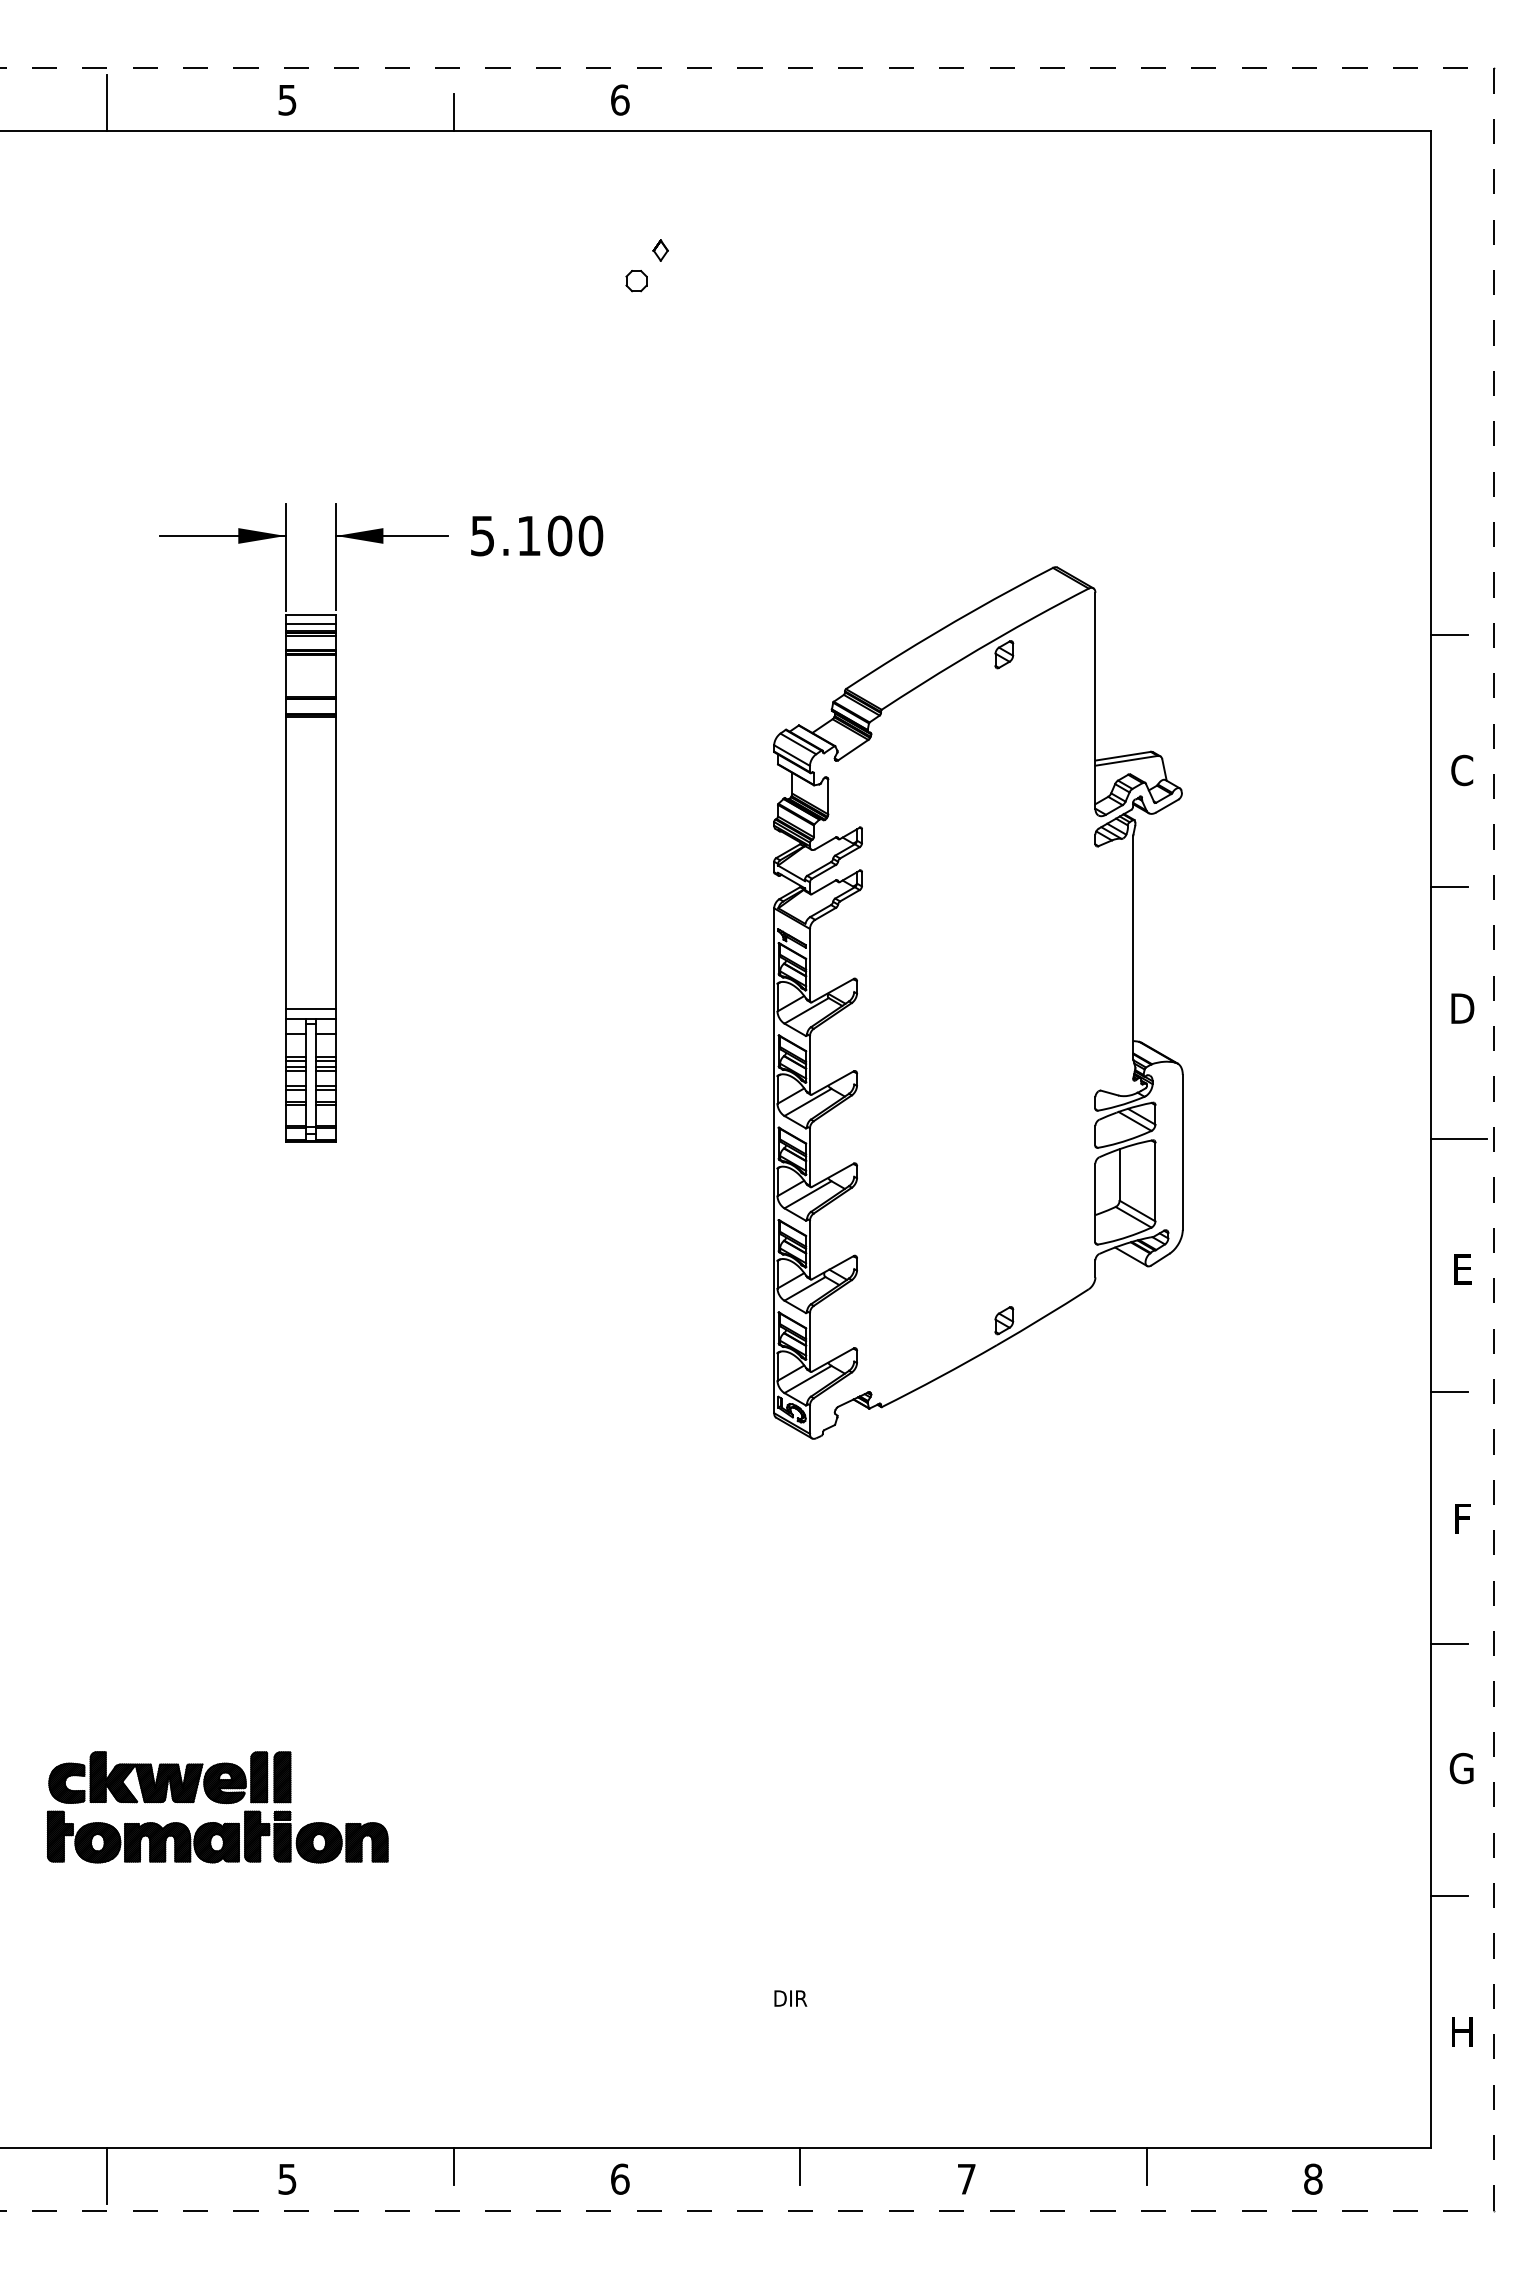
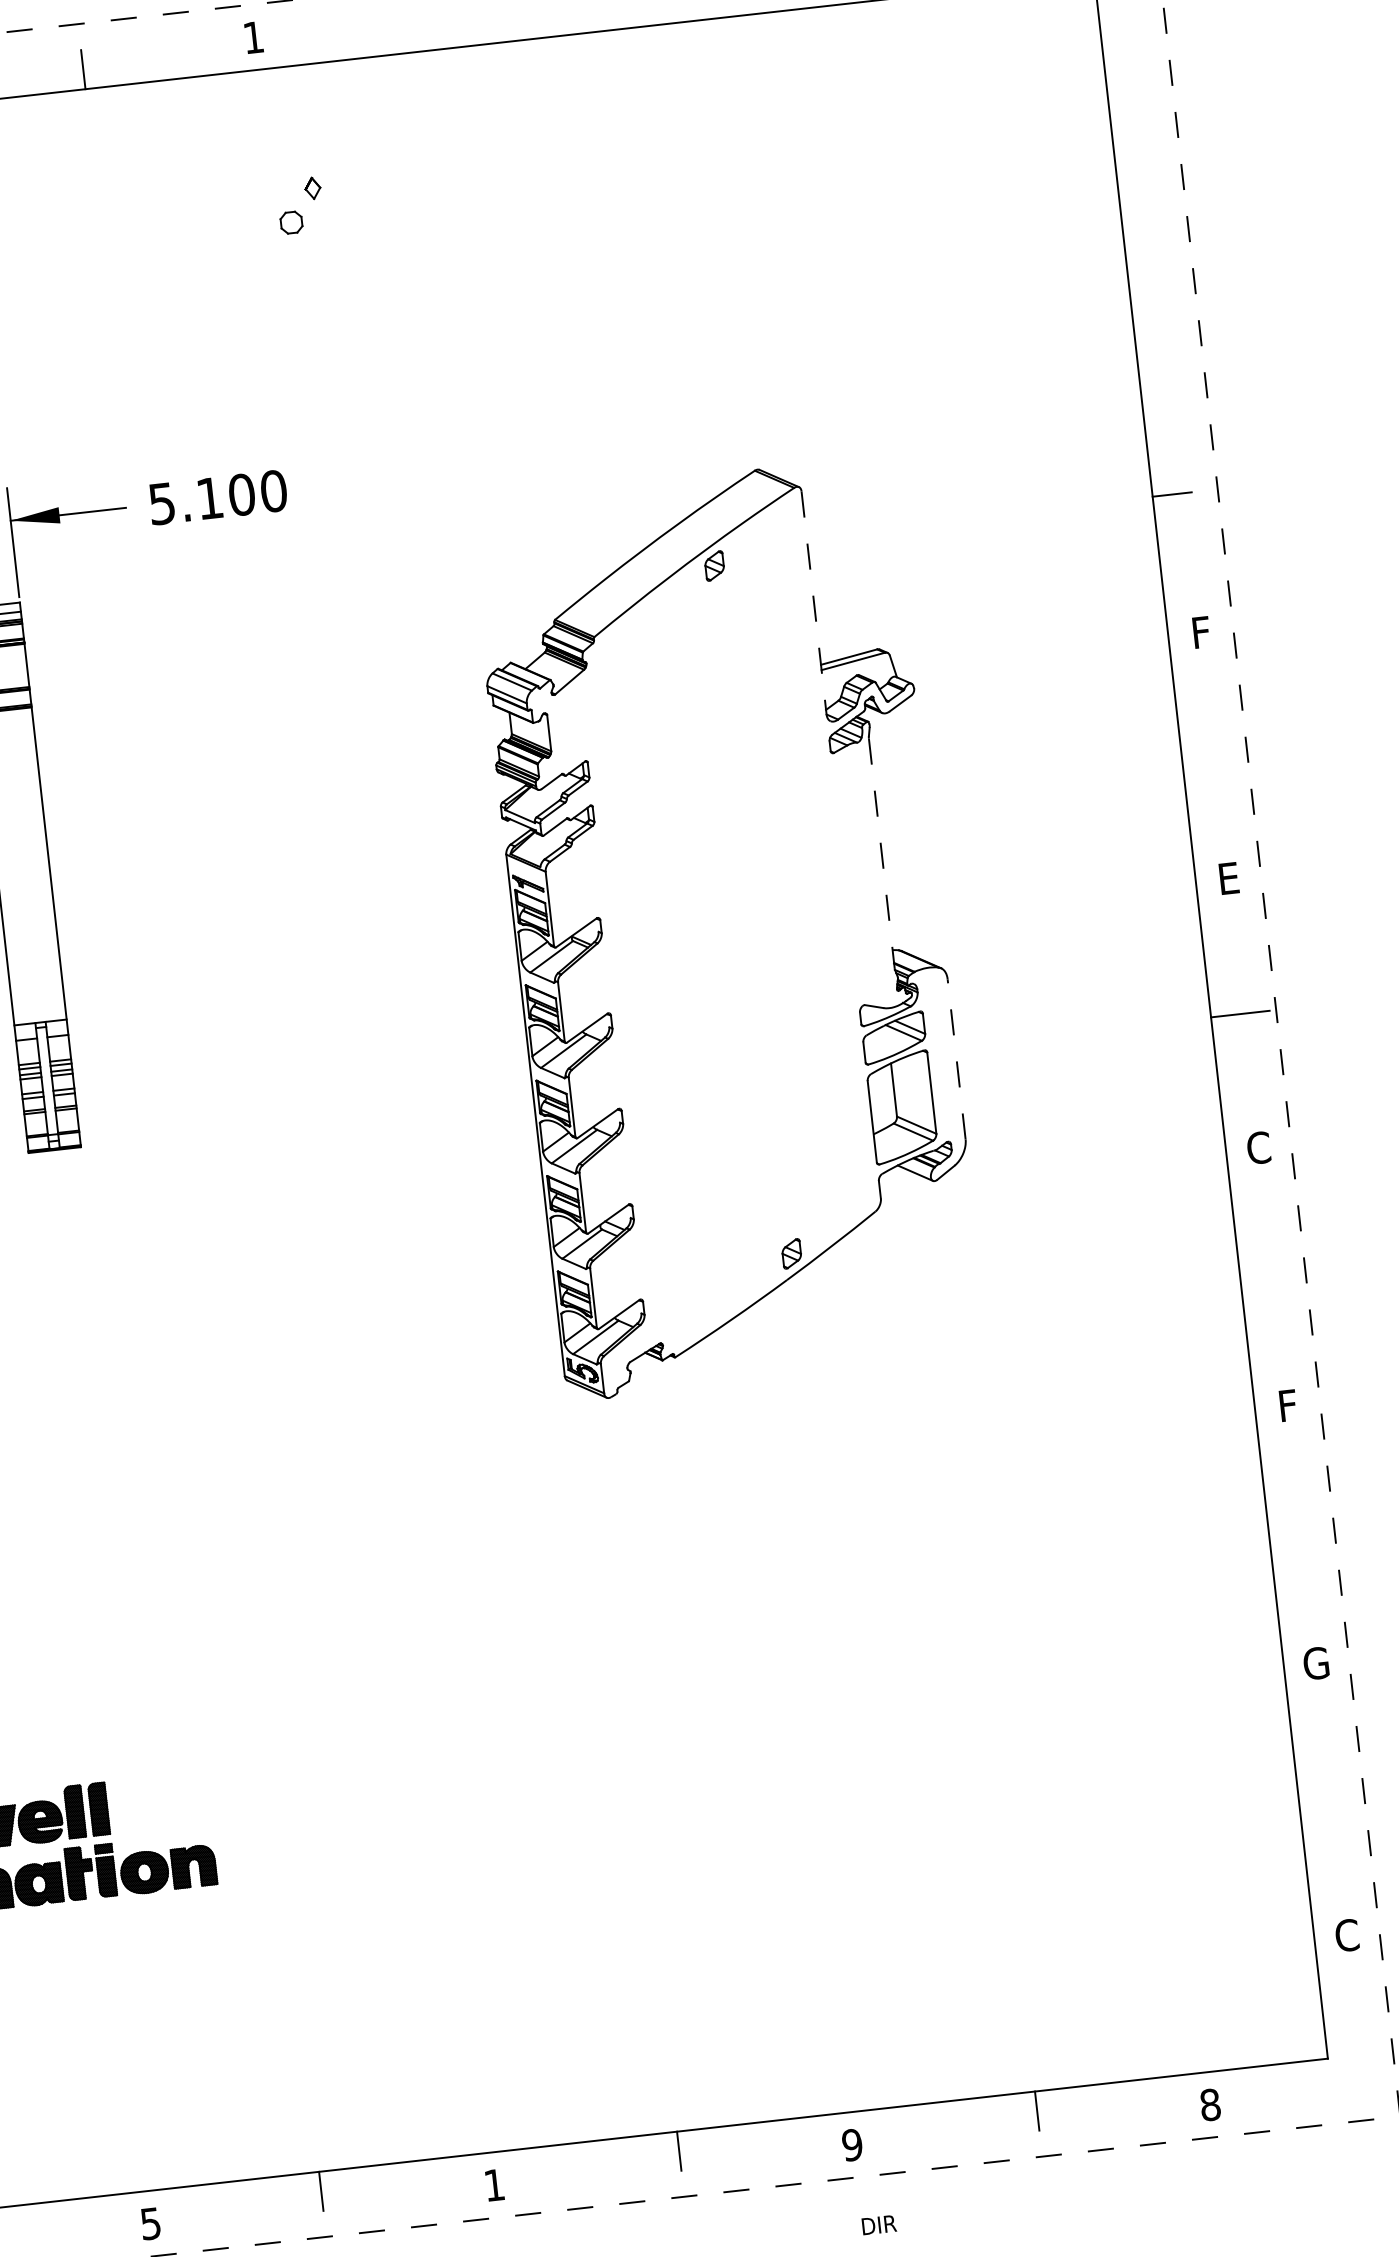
text: (620, 99) -> (253, 36), 6 -> 1
line: (1095, 700) -> (814, 602), solid -> dashed
text: (1462, 770) -> (1201, 632), C -> F
line: (1449, 887) -> (1201, 754), removed
line: (1133, 948) -> (882, 854), solid -> dashed
text: (1462, 1008) -> (1228, 878), D -> E
line: (310, 1009) -> (39, 1012), removed
line: (1182, 1152) -> (956, 1059), solid -> dashed
text: (1462, 1269) -> (1259, 1147), E -> C
line: (1449, 1391) -> (1259, 1275), removed
line: (1449, 1643) -> (1289, 1535), removed
line: (1449, 1895) -> (1318, 1796), removed
text: (790, 1998) -> (878, 2225), moved
text: (1462, 2031) -> (1347, 1935), H -> C
text: (620, 2178) -> (494, 2184), 6 -> 1
text: (966, 2178) -> (852, 2144), 7 -> 9

